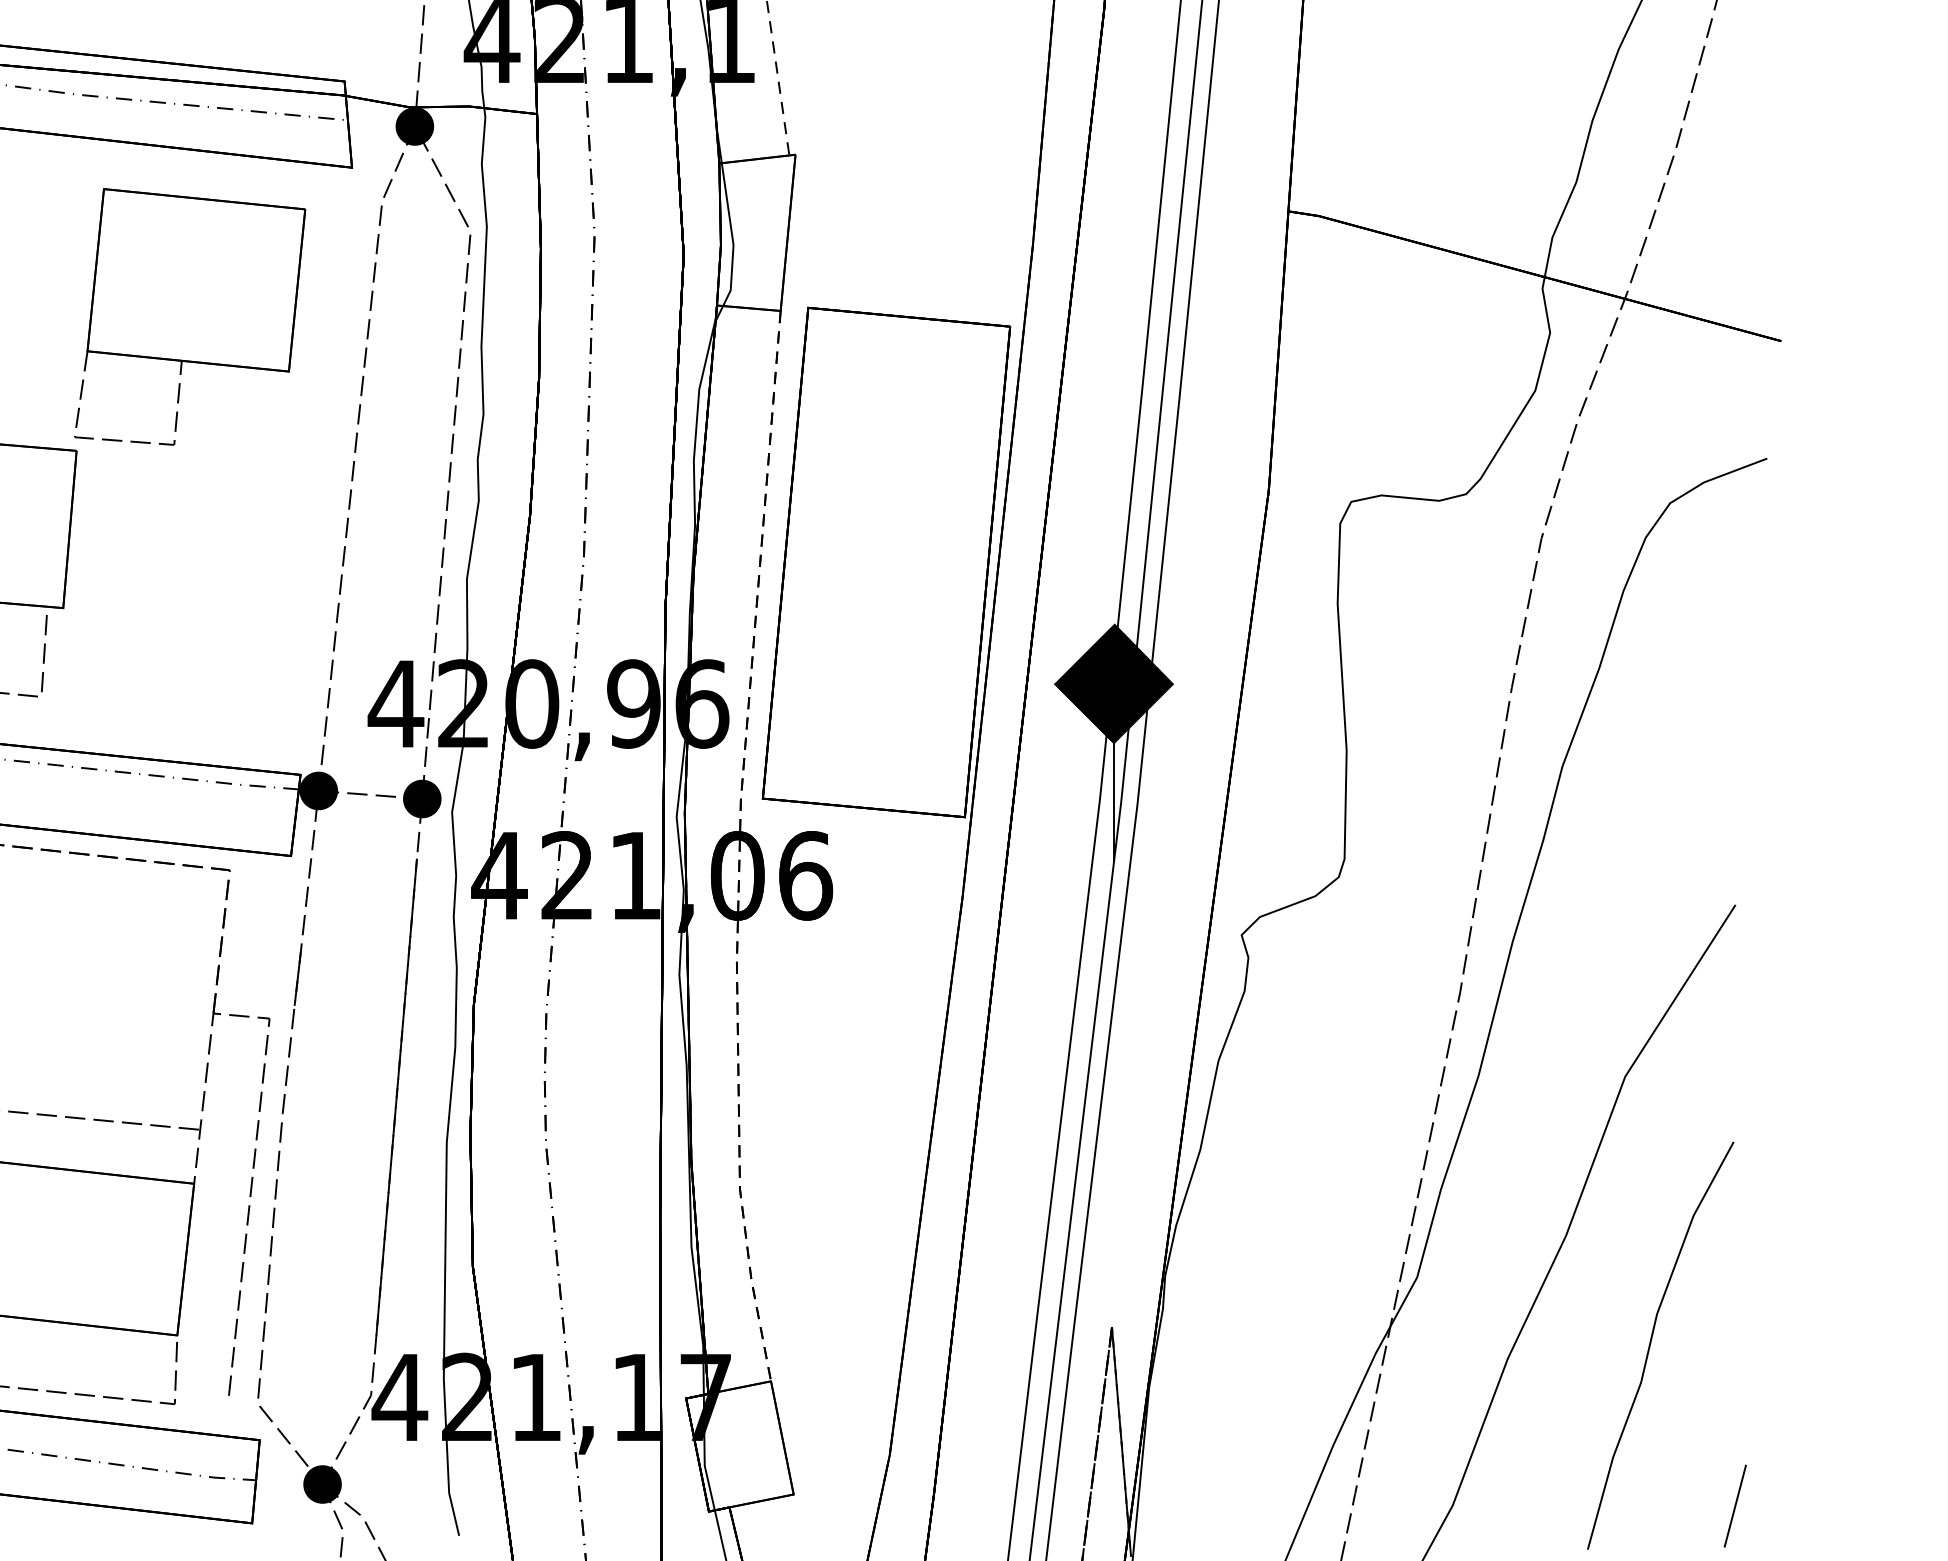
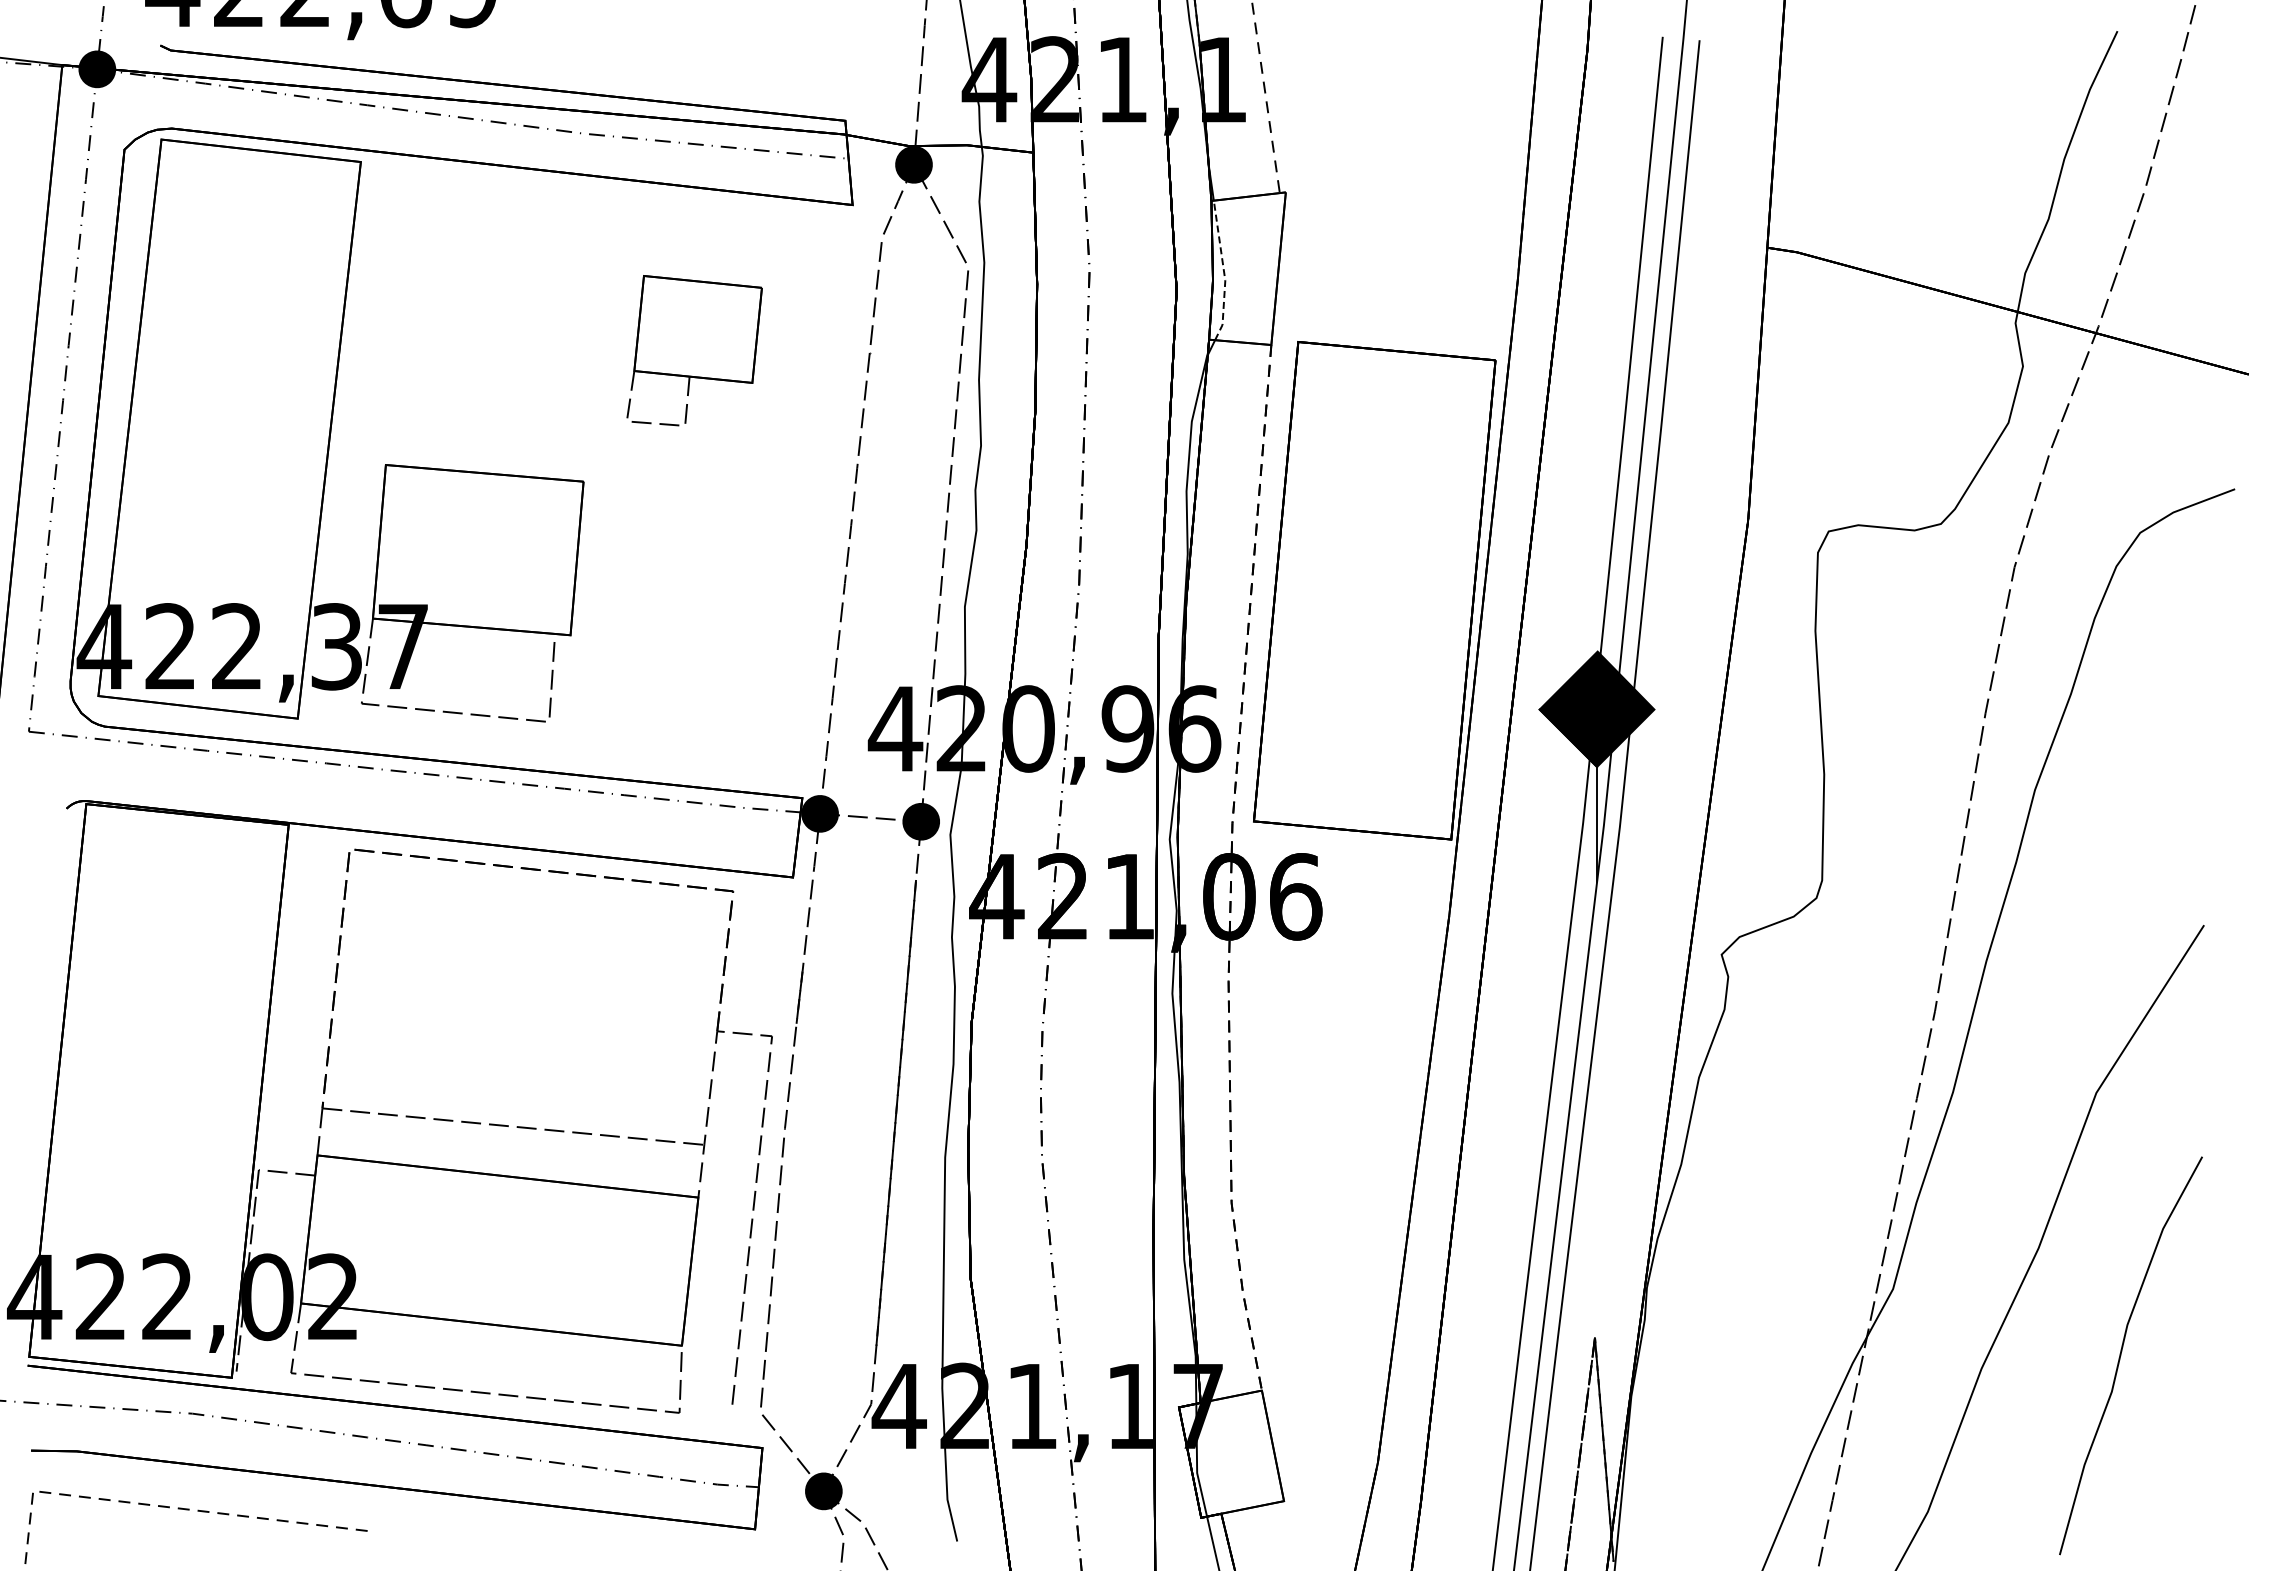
line: (732, 235) -> (1224, 271), solid -> dashed
part: (190, 316) -> (694, 350), size x0.6
line: (1734, 1506) -> (2203, 1512), removed

